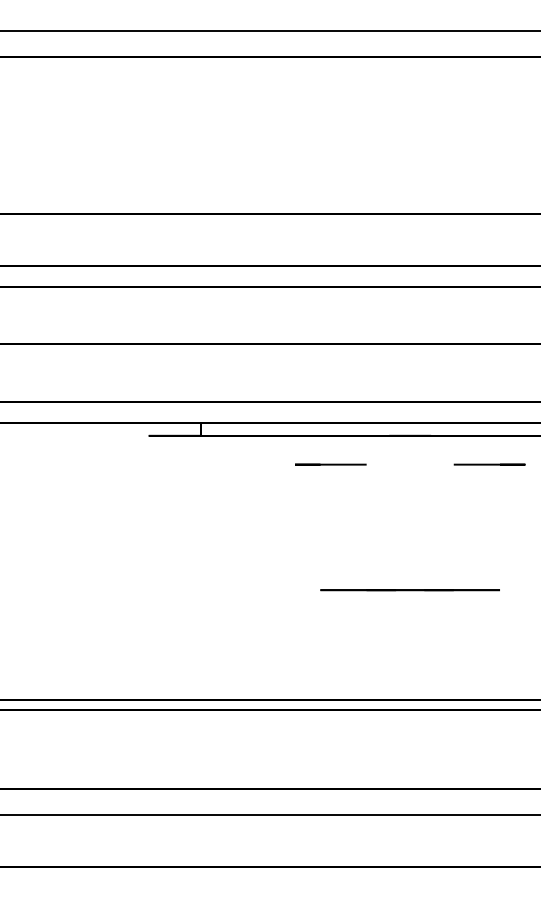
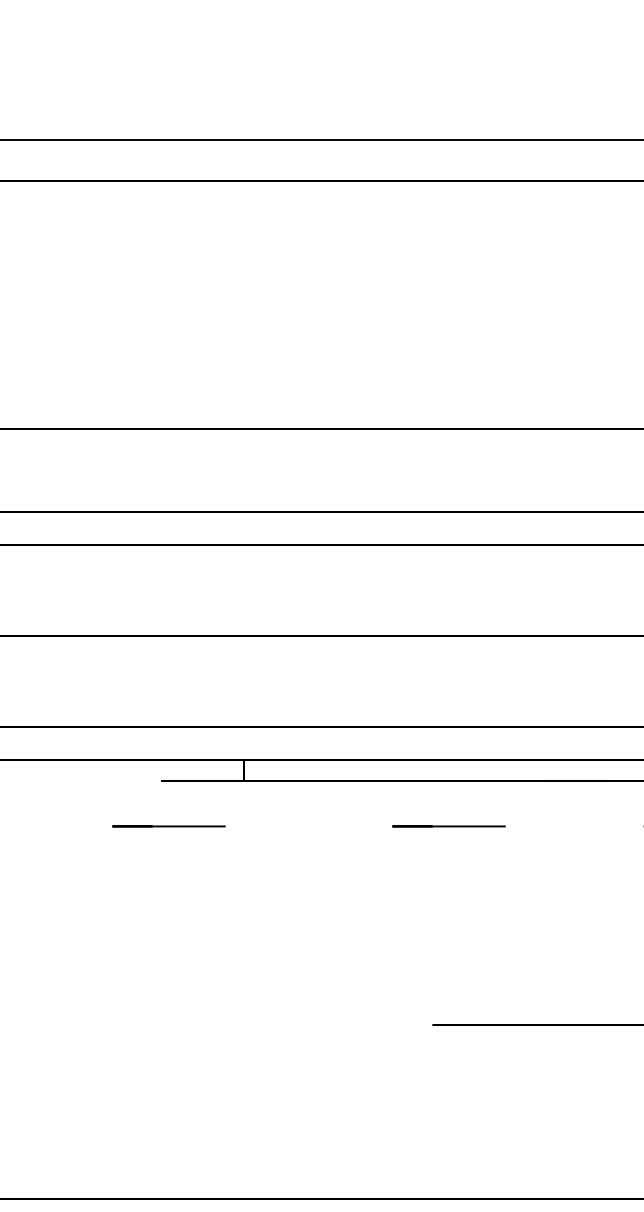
line: (153, 464) -> (168, 826), added

